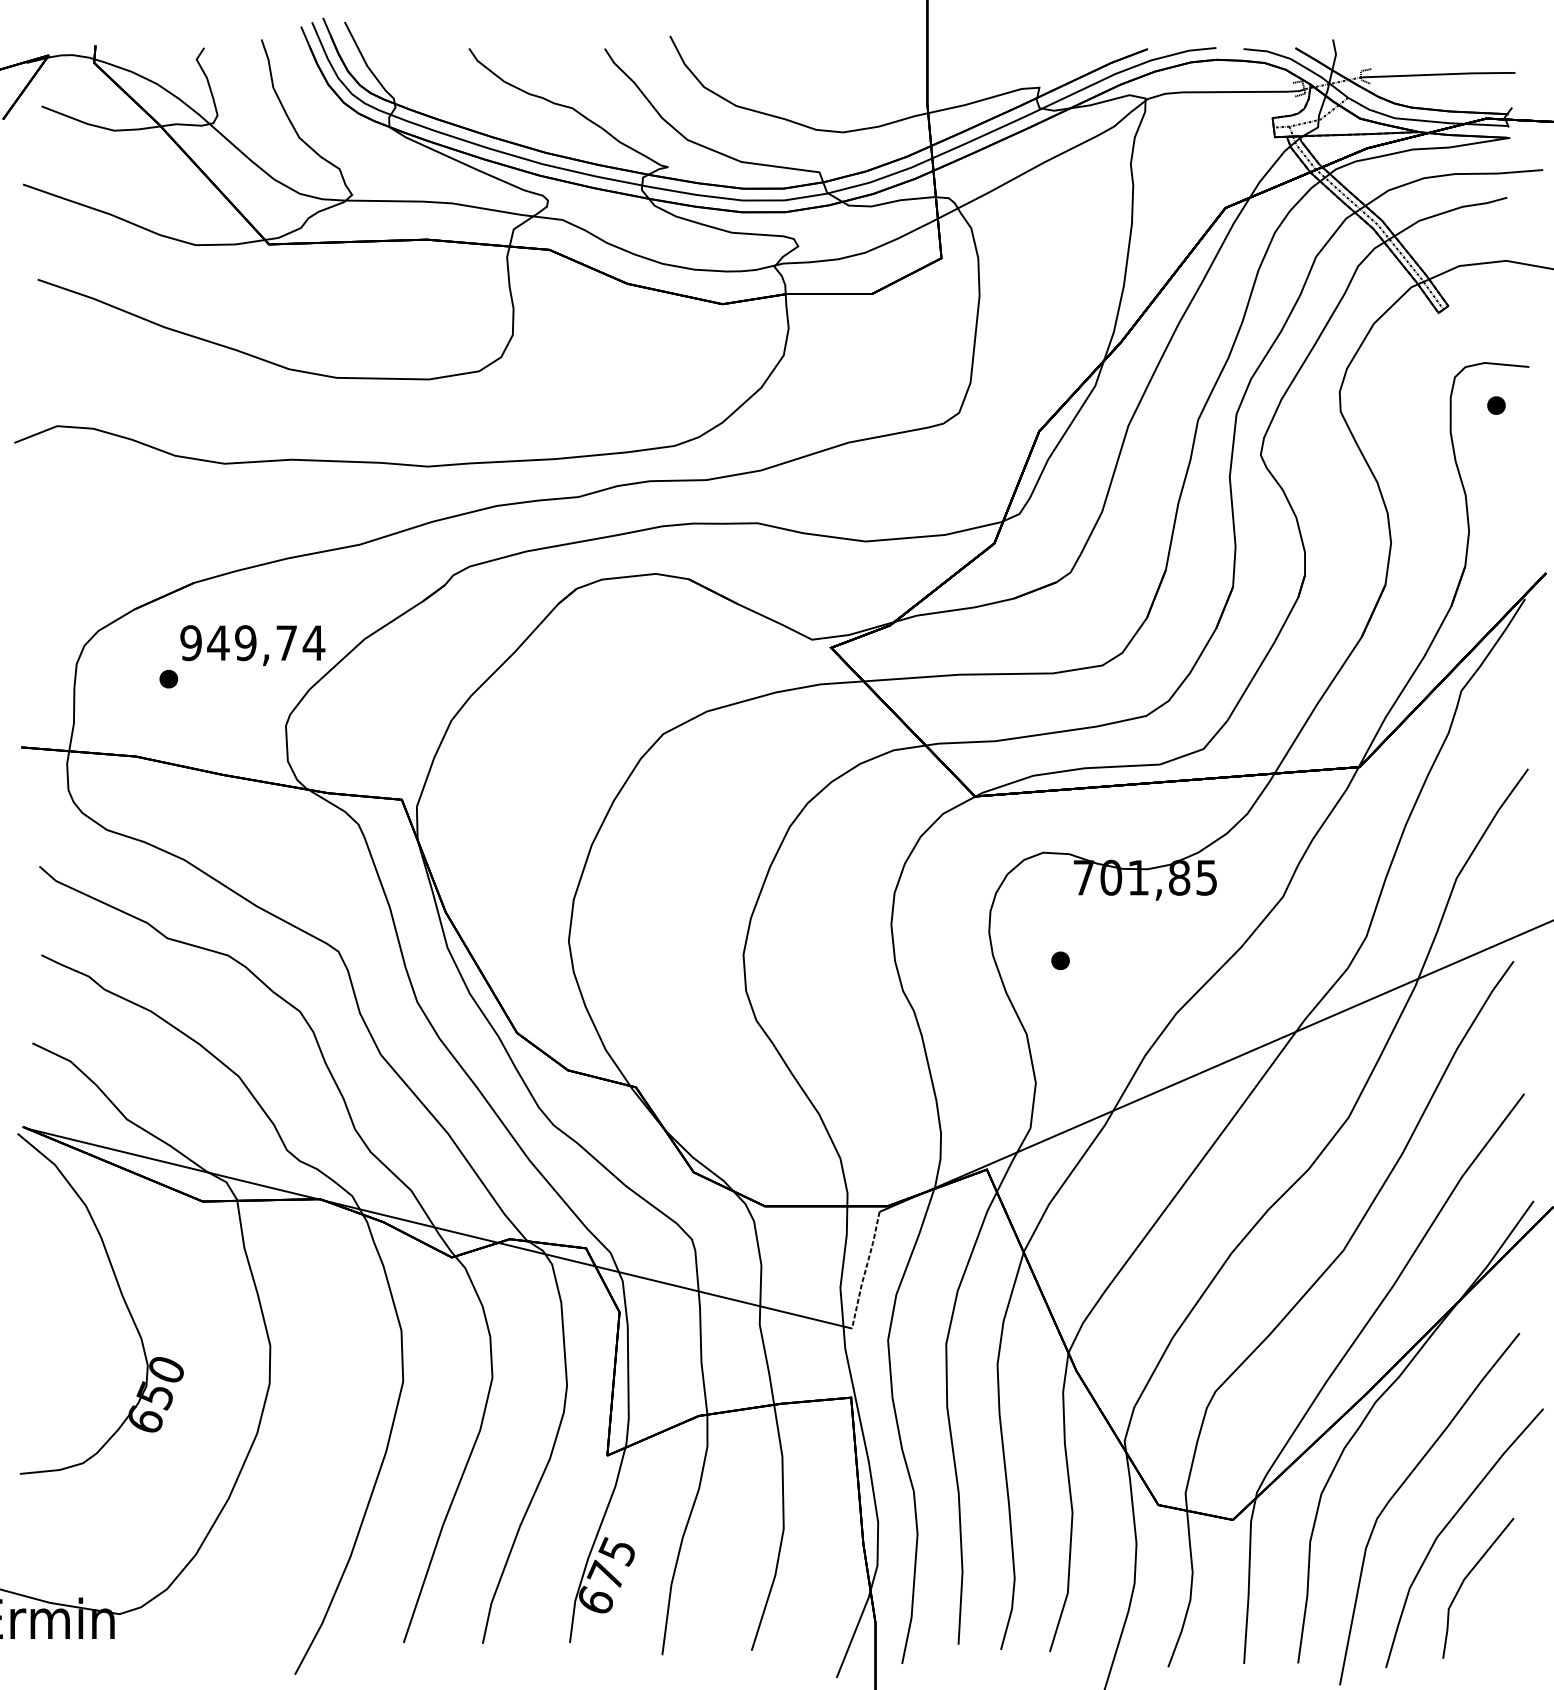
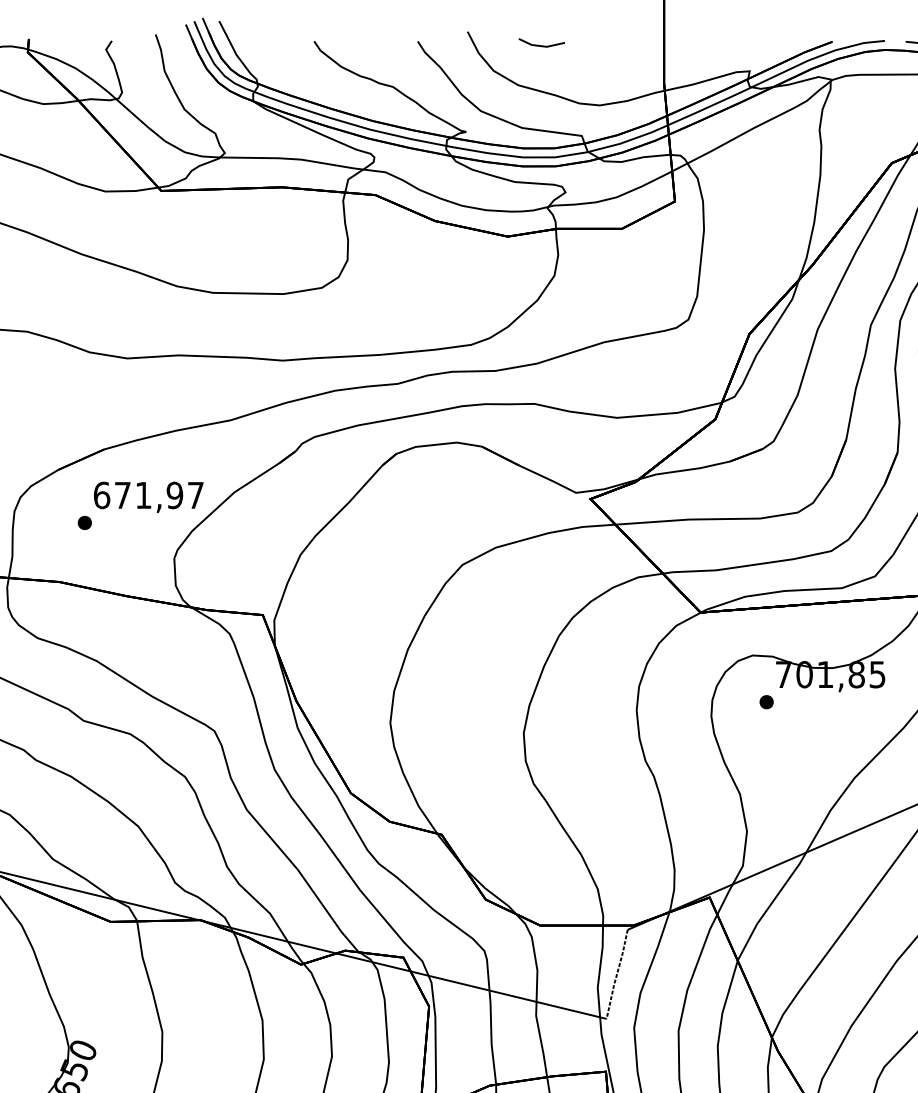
line: (766, 53) -> (541, 45), added
text: (252, 643) -> (148, 495), 949,74 -> 671,97
part: (1060, 960) -> (766, 701), moved

